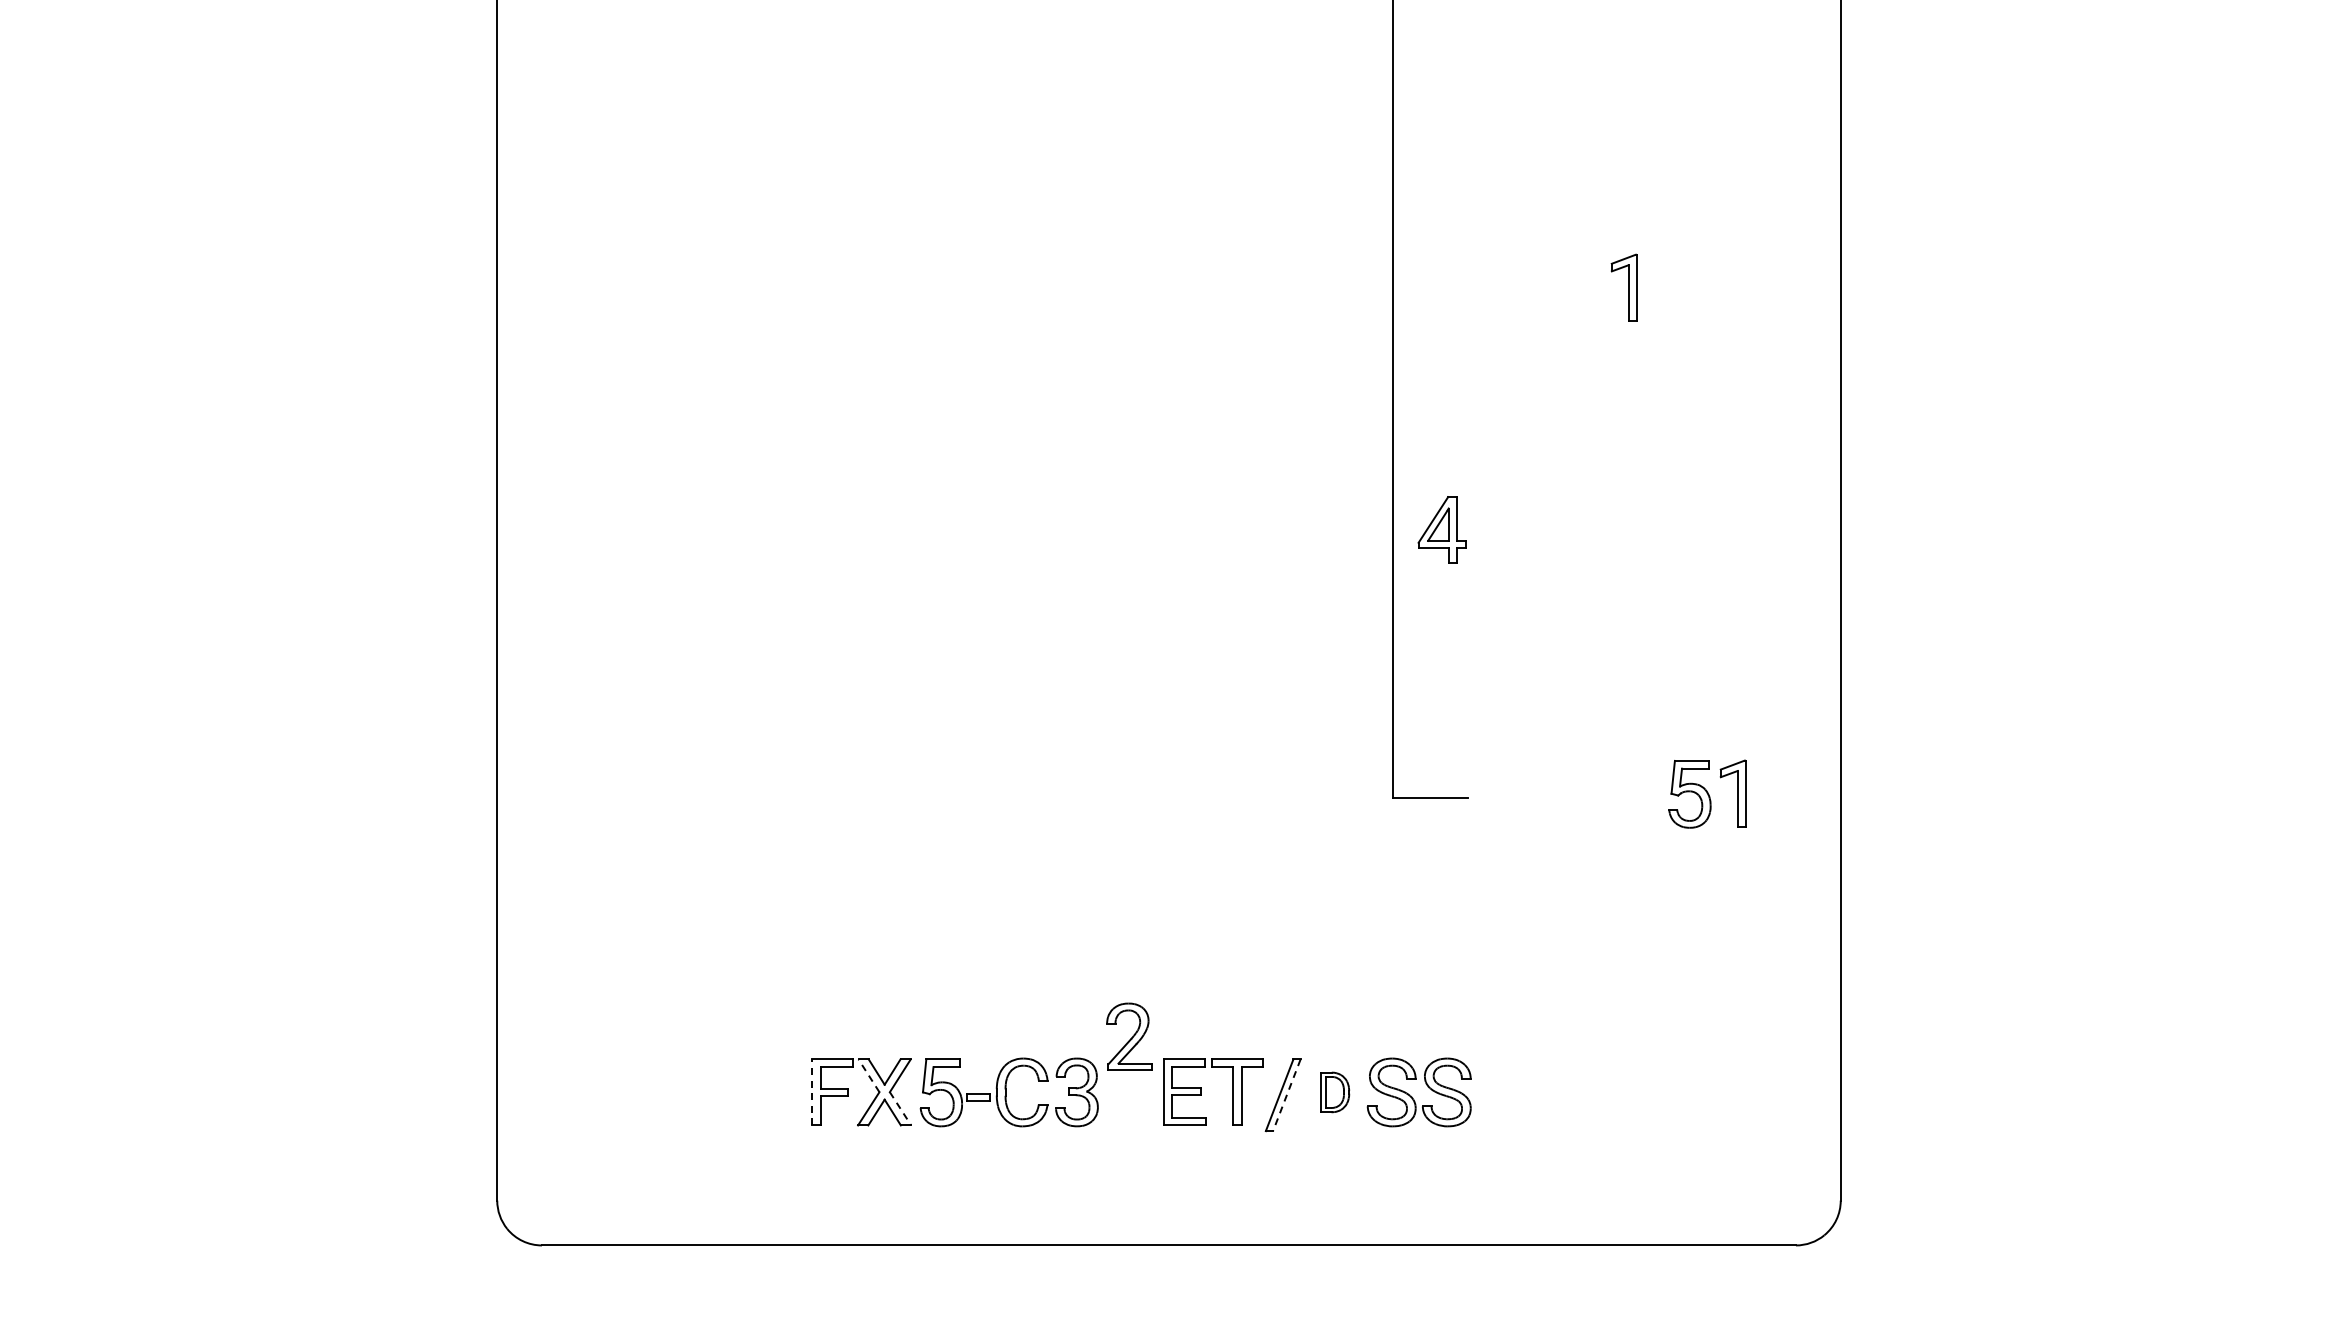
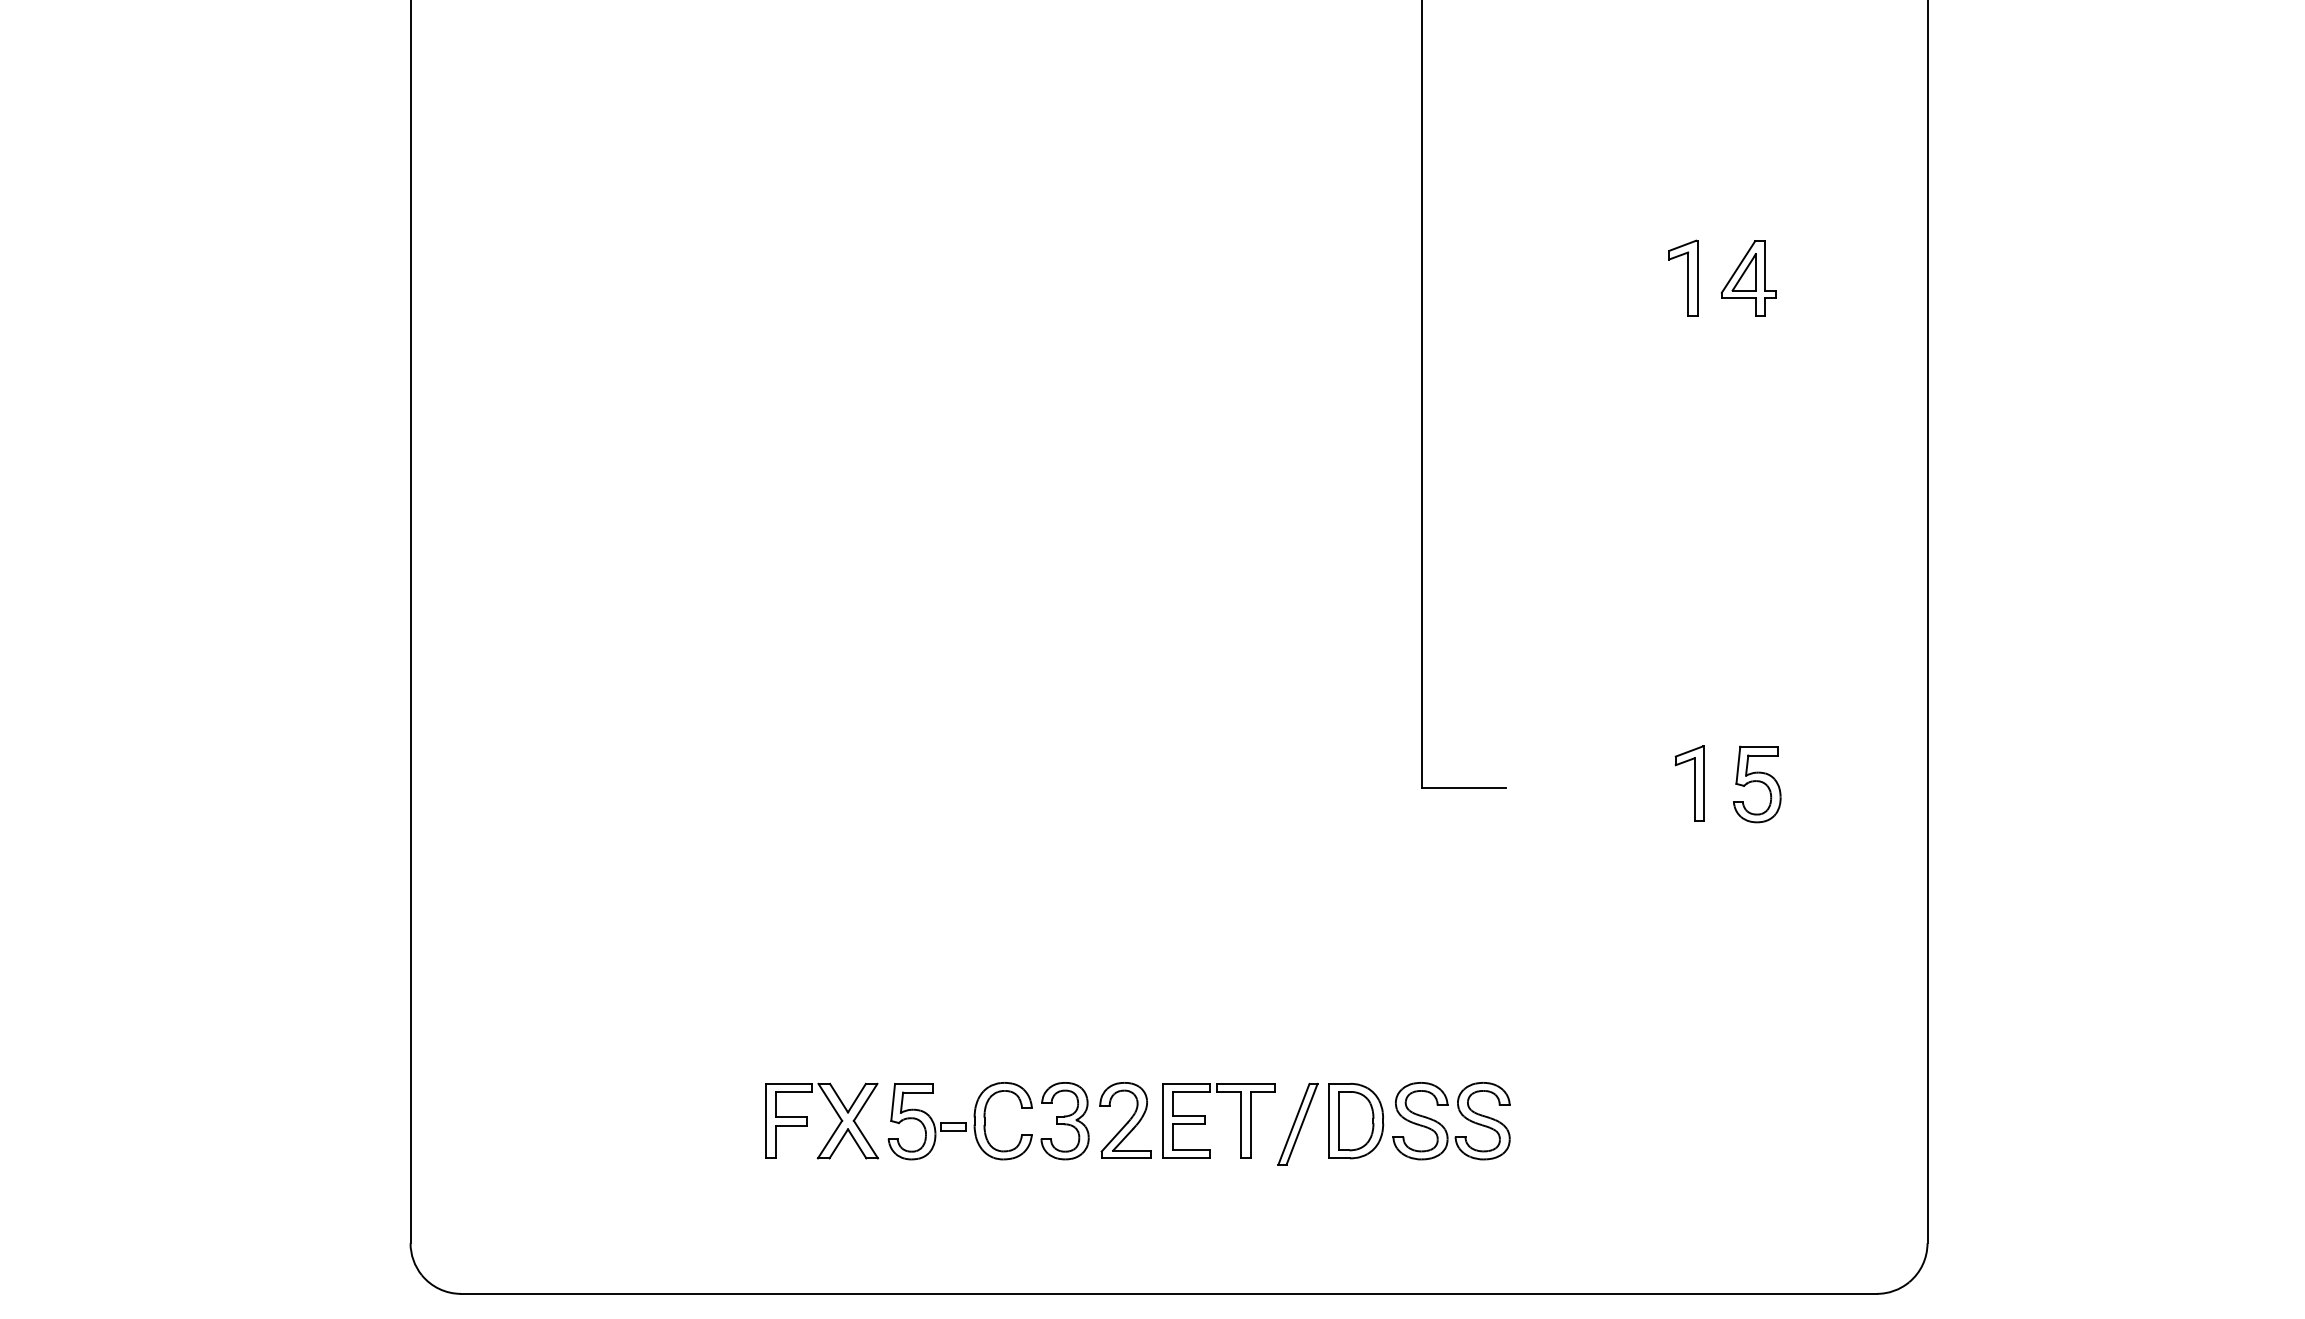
part: (1623, 287) -> (1682, 277), moved
part: (1441, 529) -> (1747, 277), moved
part: (1732, 793) -> (1688, 783), moved
part: (1129, 1036) -> (1125, 1120), moved
line: (868, 1075) -> (829, 1101), dashed -> solid
line: (811, 1092) -> (765, 1121), dashed -> solid
part: (1334, 1092) -> (1355, 1121), size x1.67
line: (1286, 1095) -> (1301, 1124), dashed -> solid
line: (900, 1108) -> (865, 1139), dashed -> solid

